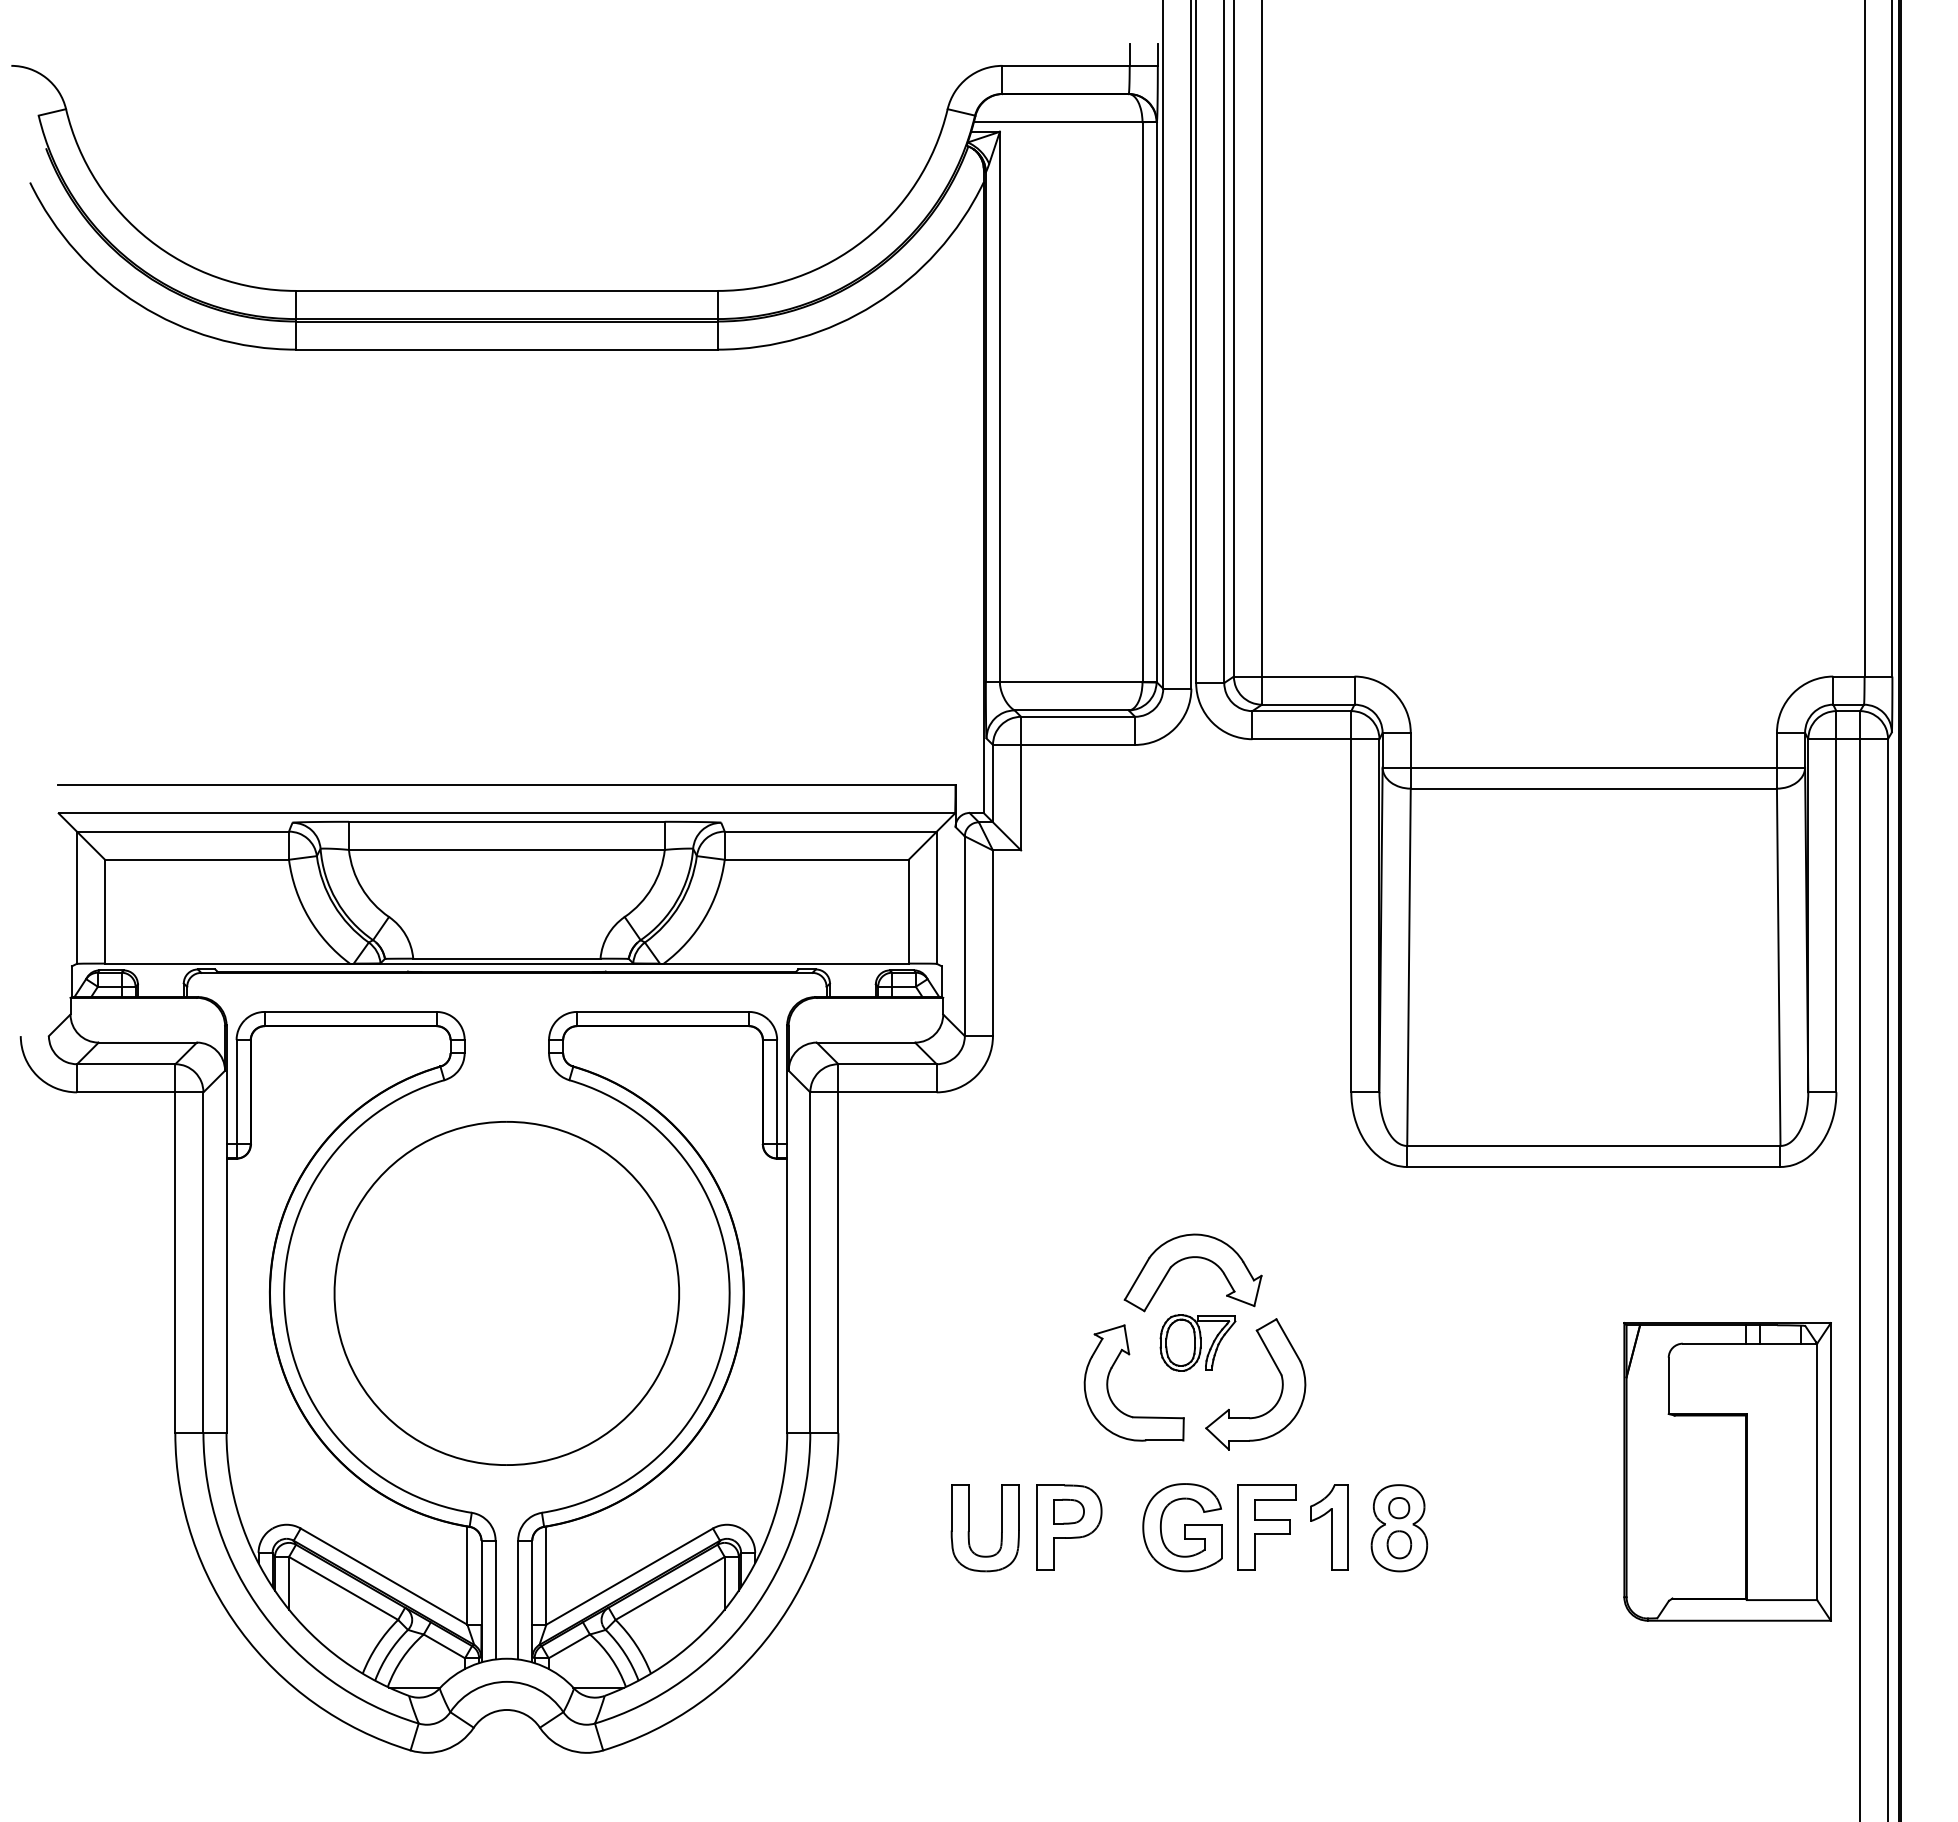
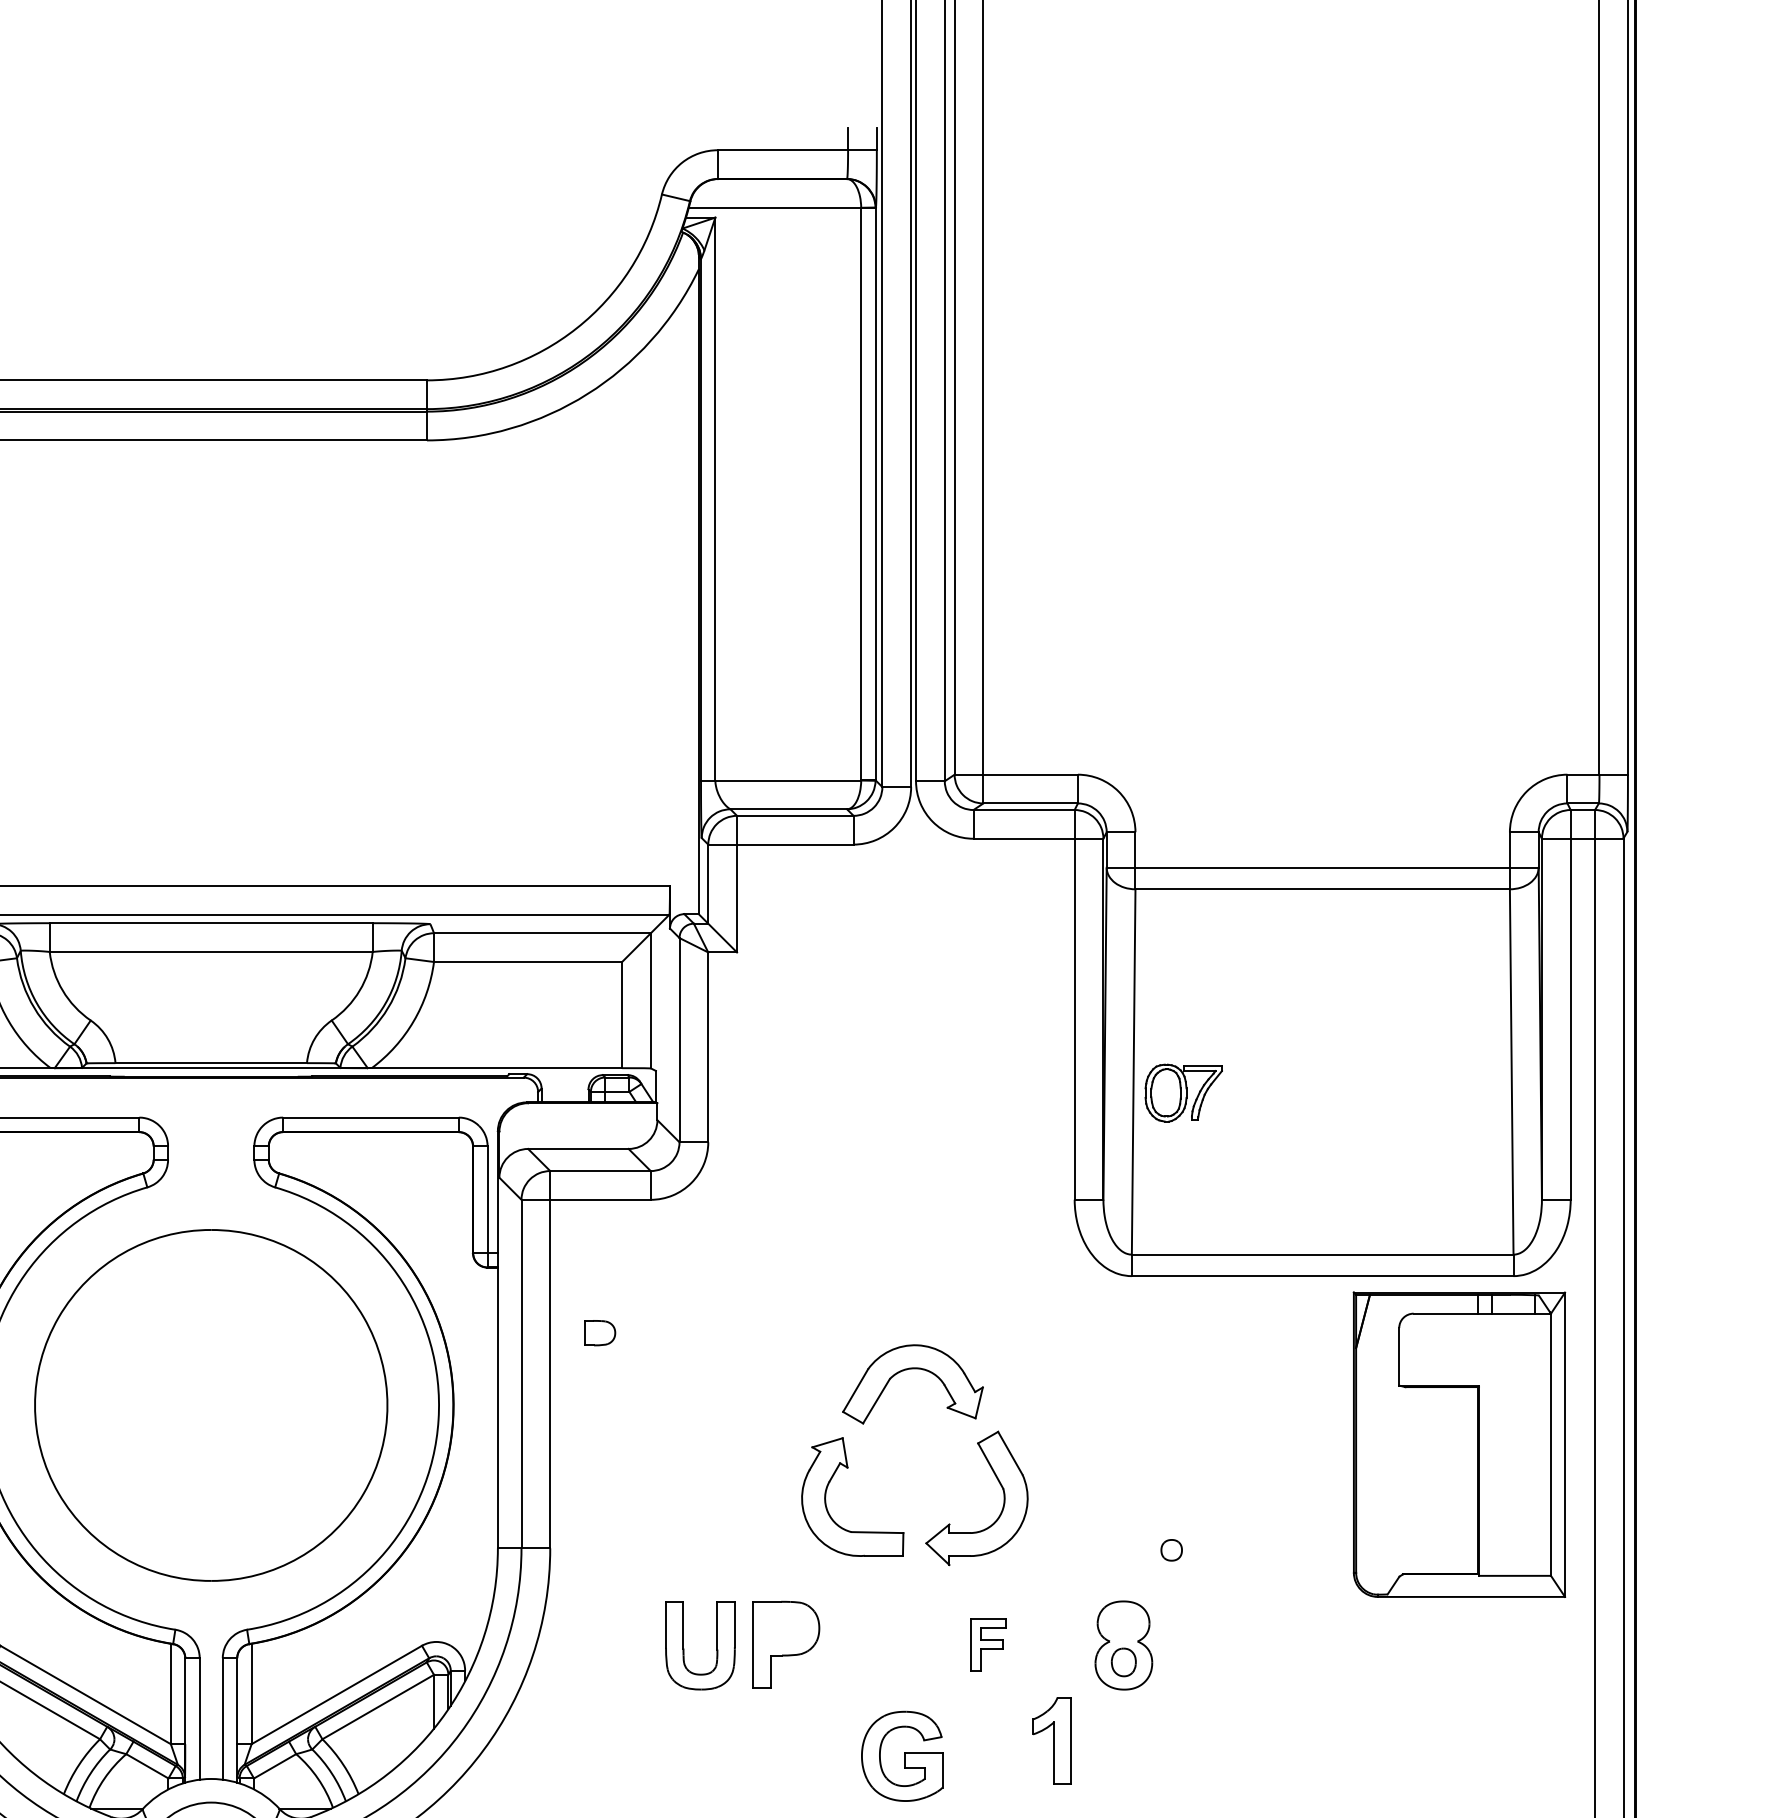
part: (1197, 1342) -> (1183, 1092), moved
part: (1727, 1471) -> (1459, 1444), moved
part: (1399, 1508) -> (1172, 1550), moved
part: (1068, 1511) -> (599, 1332), moved
part: (1182, 1527) -> (902, 1756), moved
part: (1266, 1527) -> (987, 1644), size x0.6
part: (1329, 1527) -> (1052, 1740), moved

